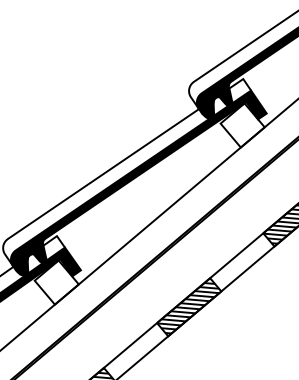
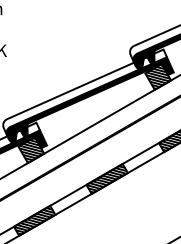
hatch: (242, 124) -> (158, 76), added
hatch: (57, 282) -> (31, 150), added

